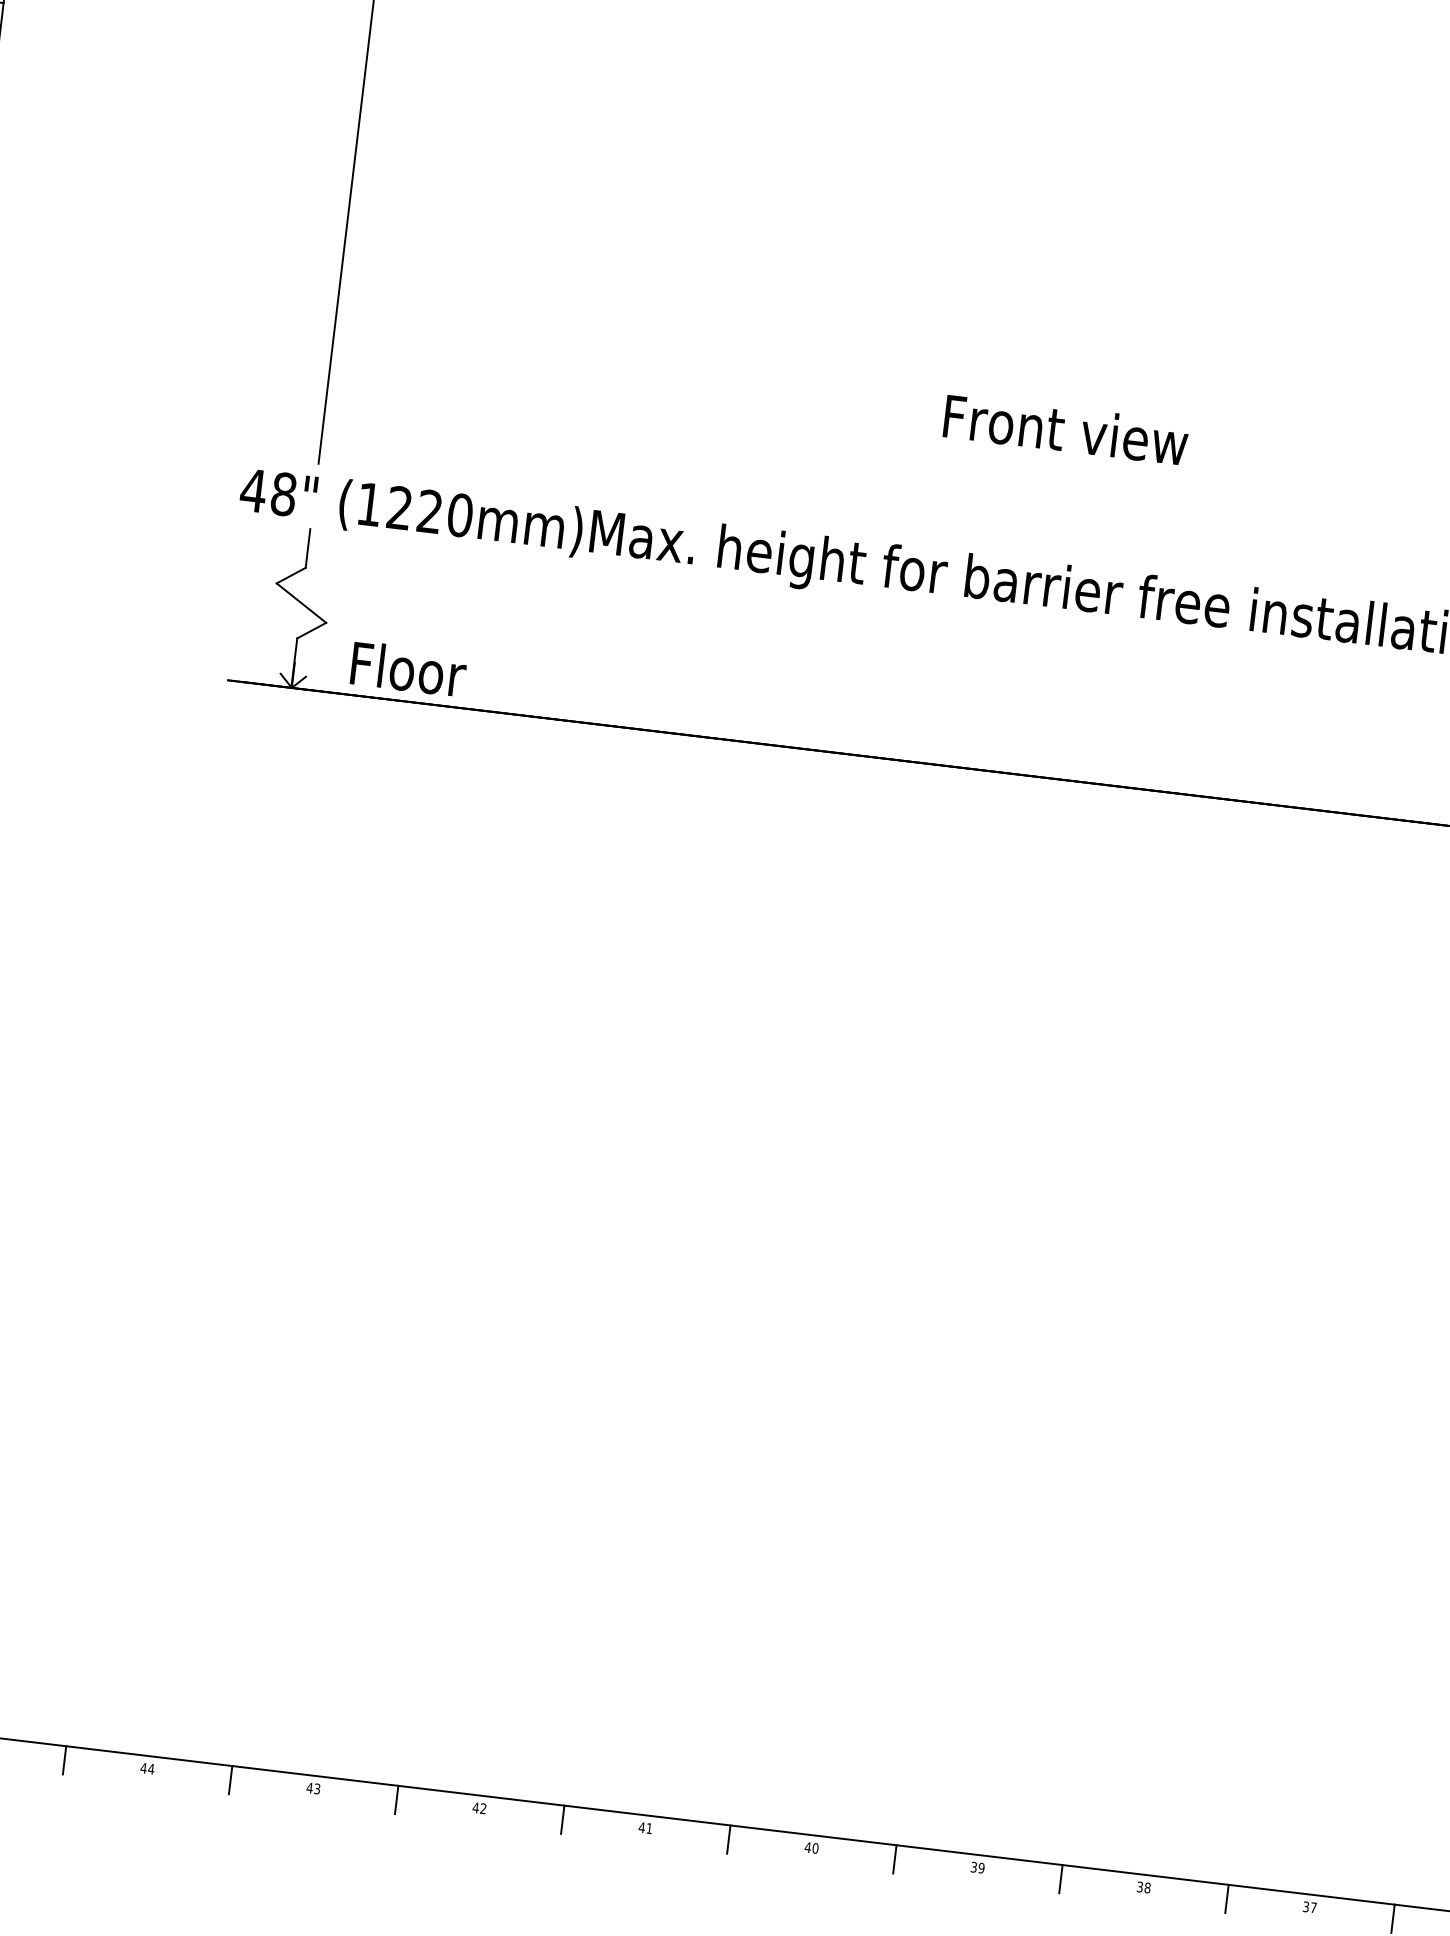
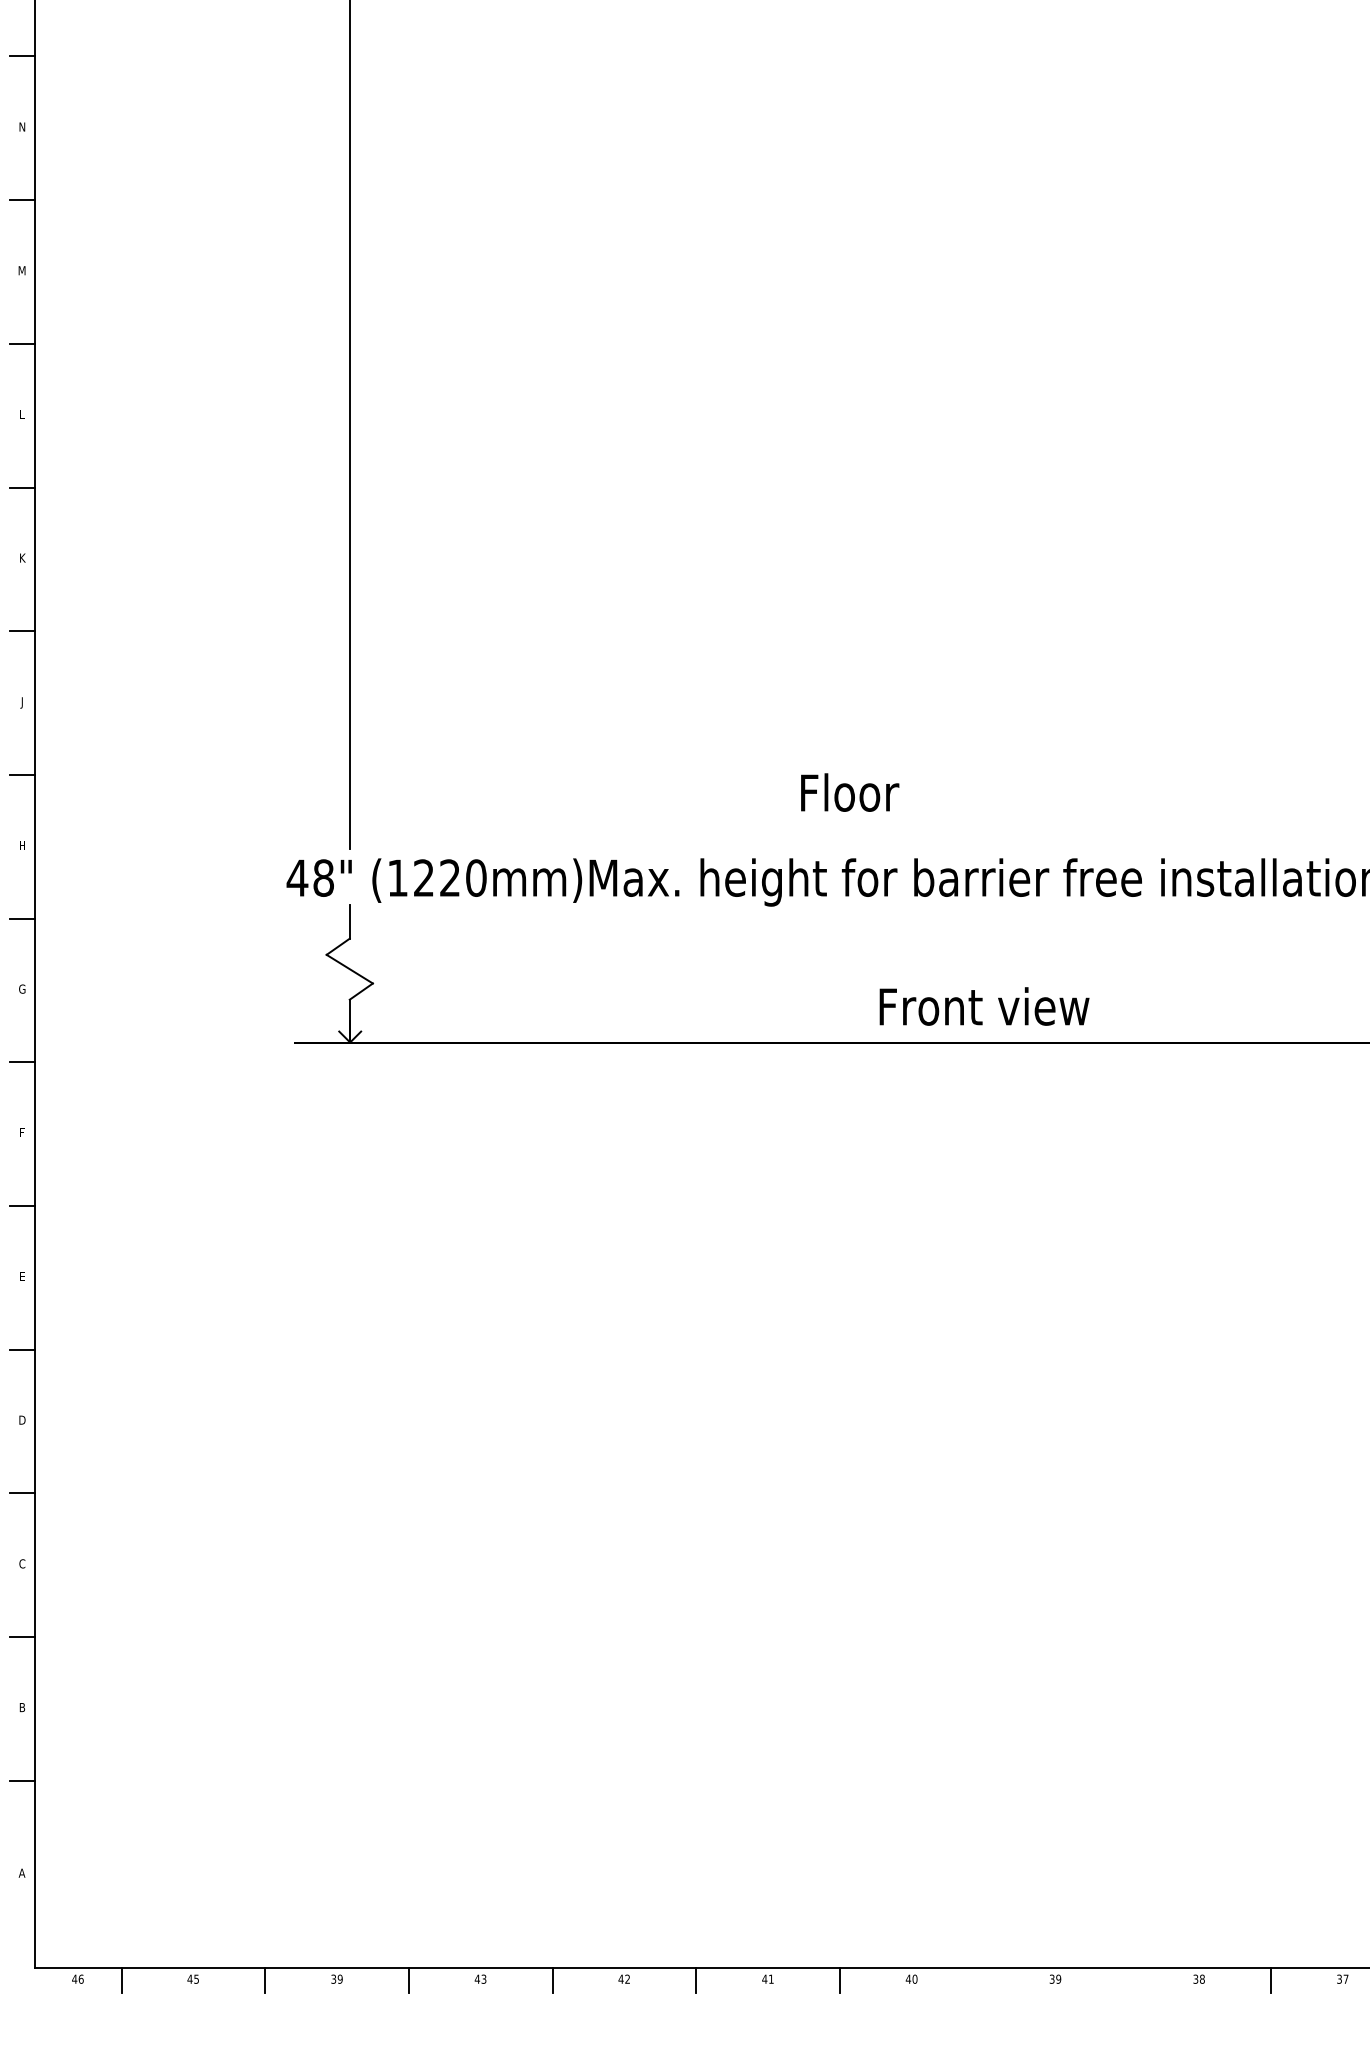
text: (1066, 429) -> (984, 1006), moved
text: (409, 669) -> (850, 792), moved
text: (147, 1767) -> (336, 1978), 44 -> 39
line: (894, 1859) -> (983, 1980), removed
line: (1060, 1879) -> (1127, 1980), removed

